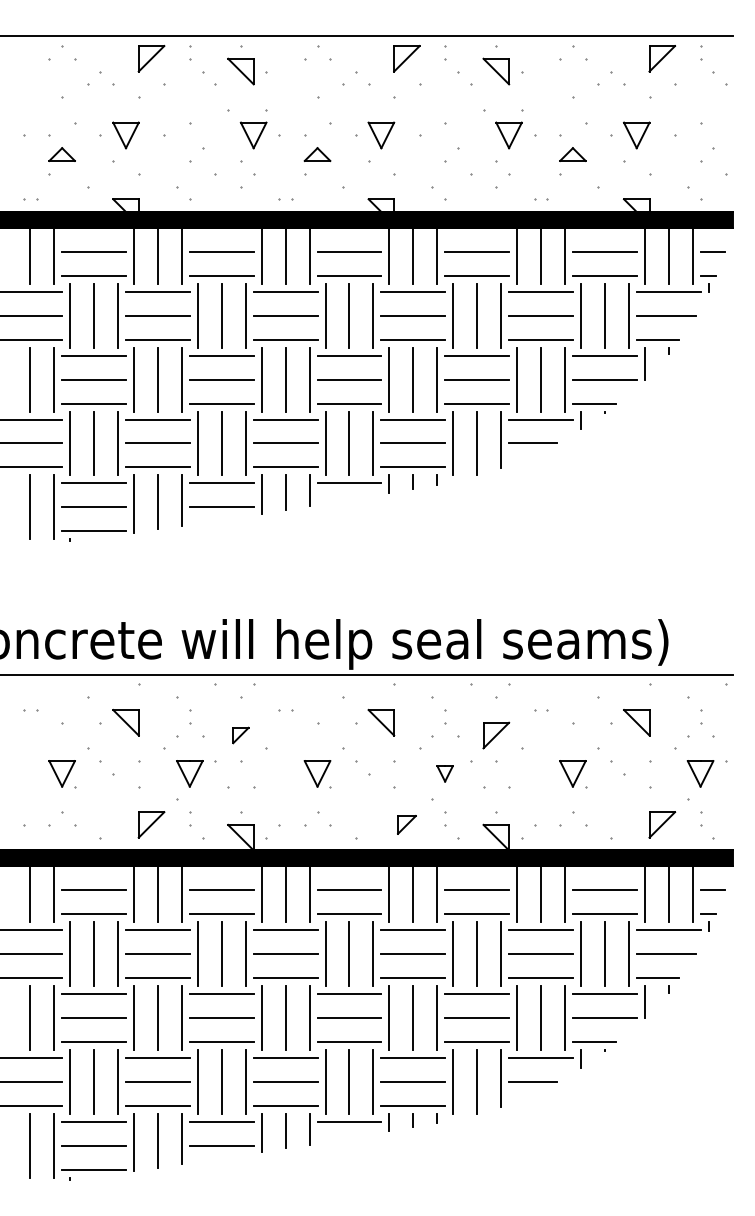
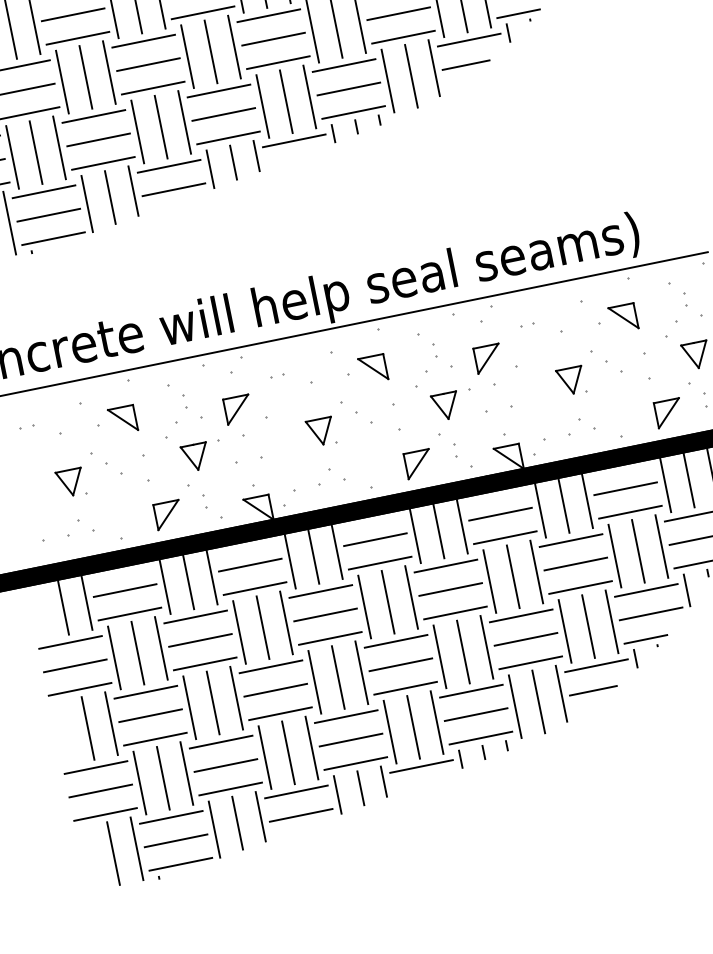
part: (240, 735) -> (237, 409), size x1.67
part: (444, 773) -> (445, 406), size x1.67
part: (406, 824) -> (418, 463), size x1.43

